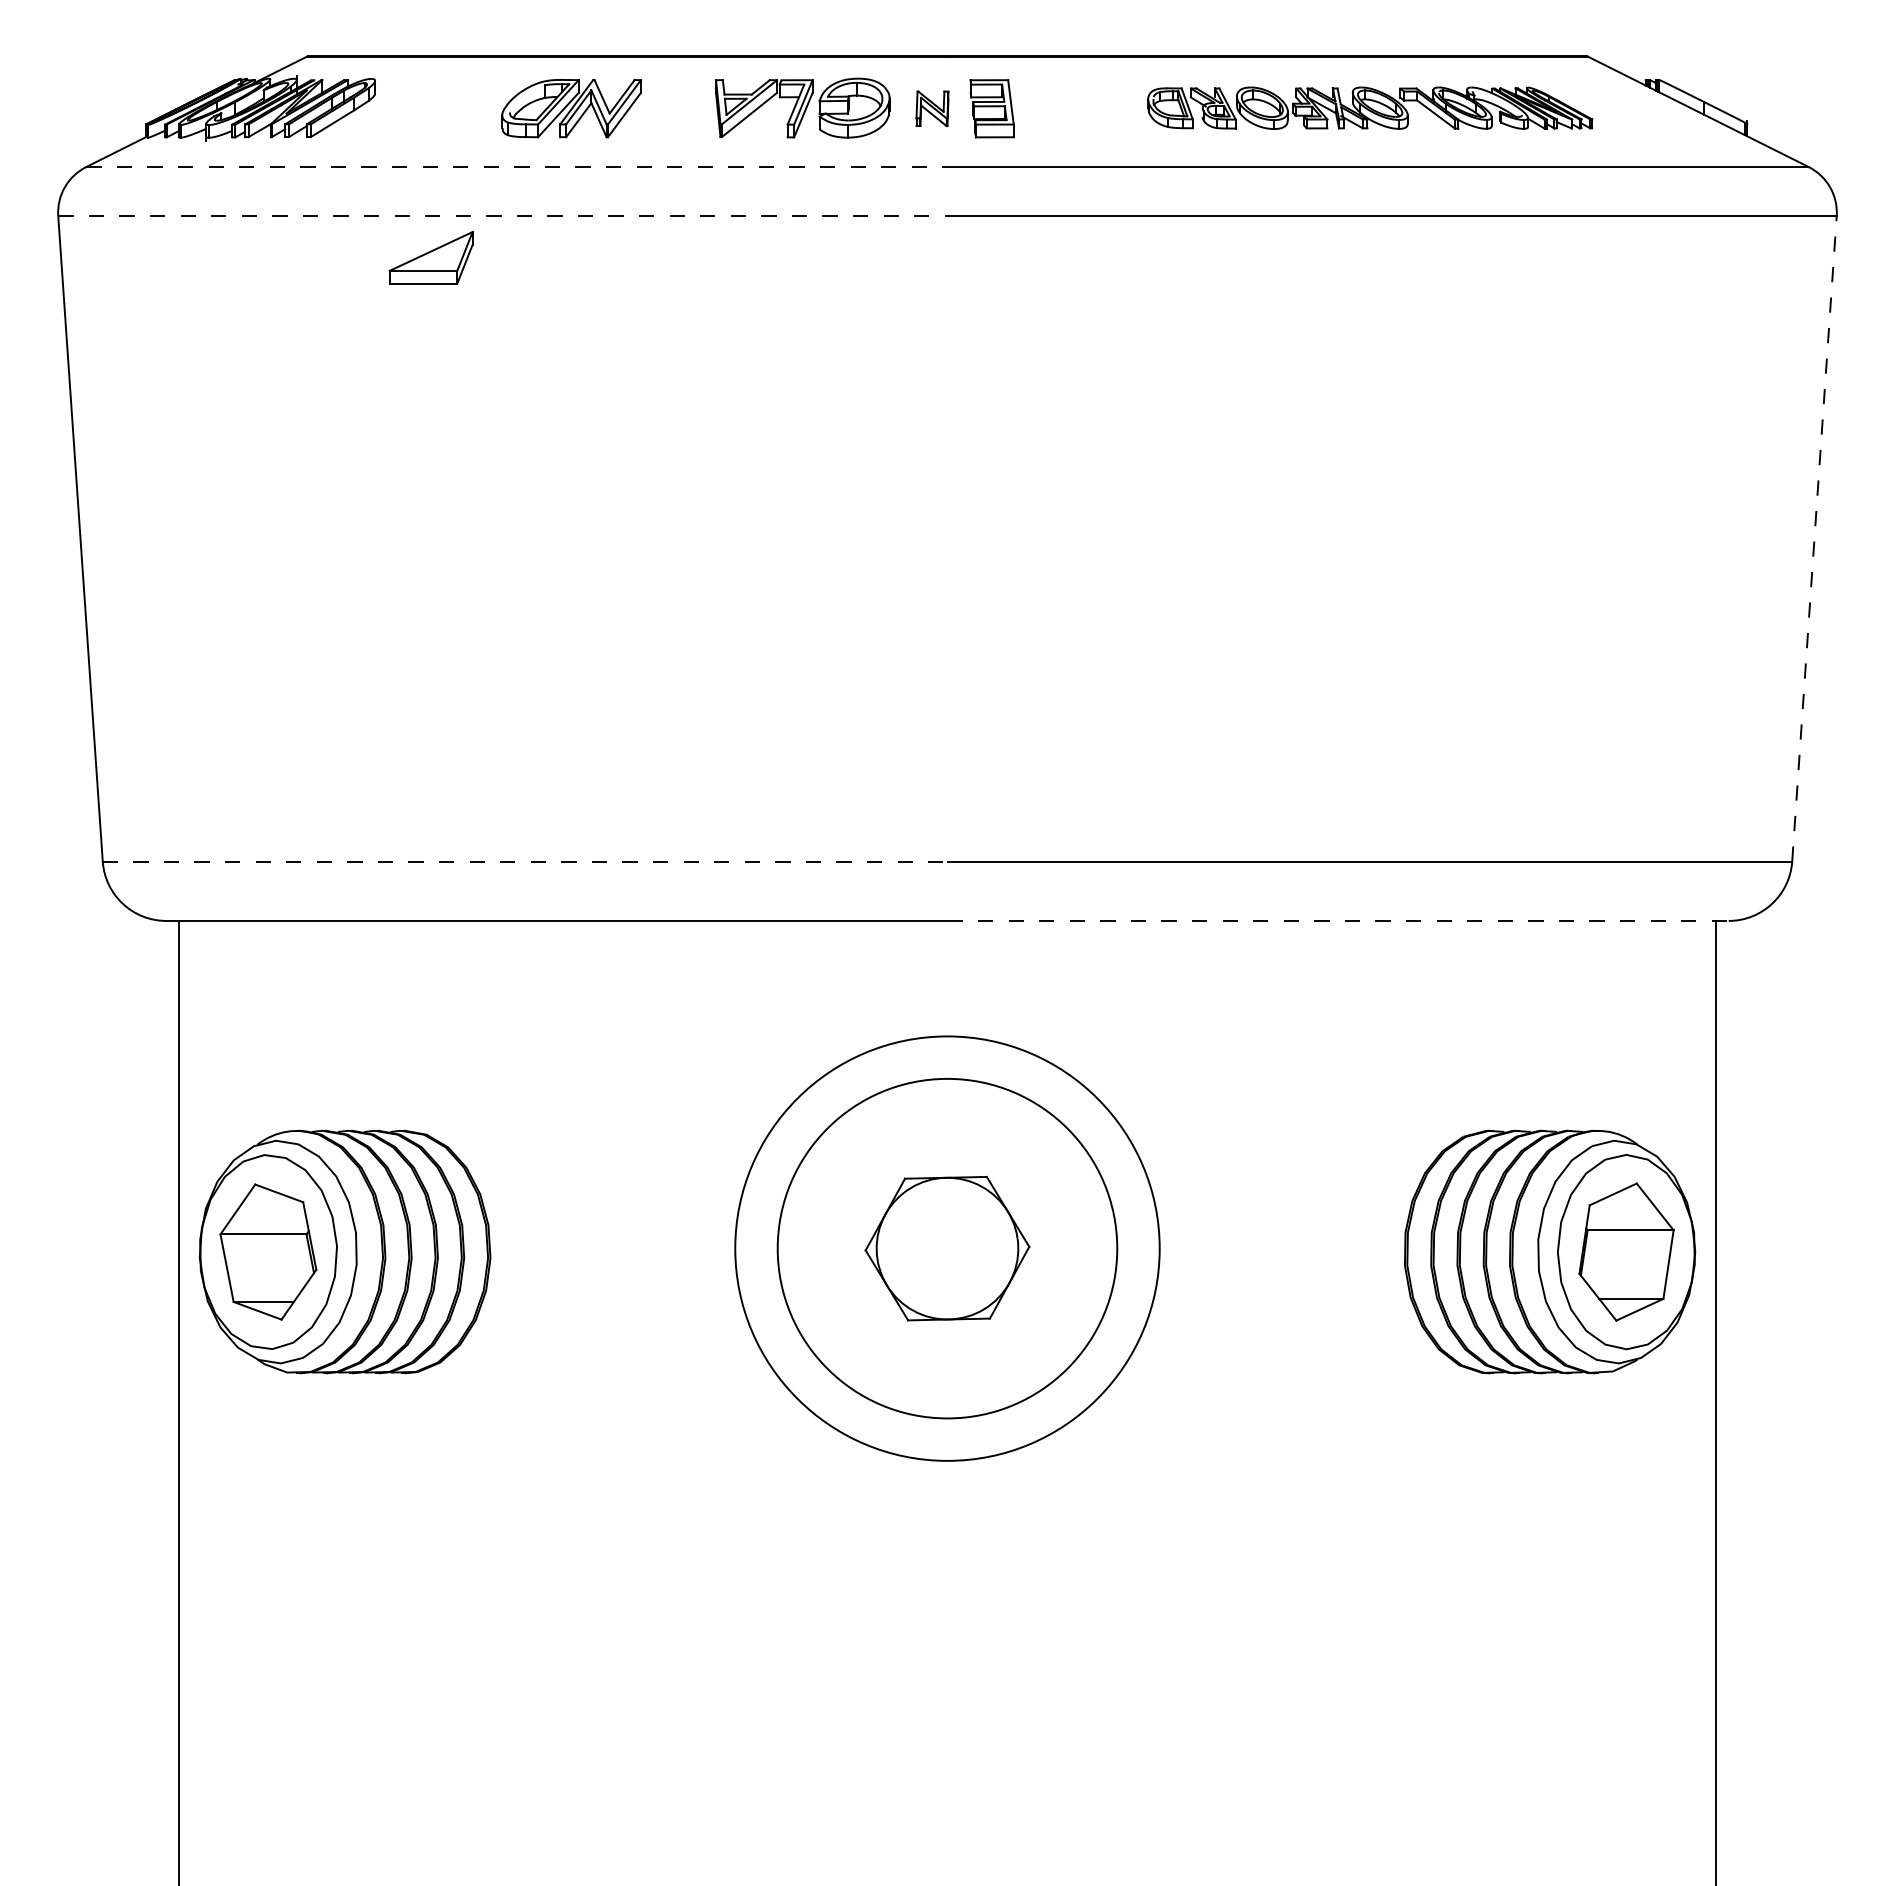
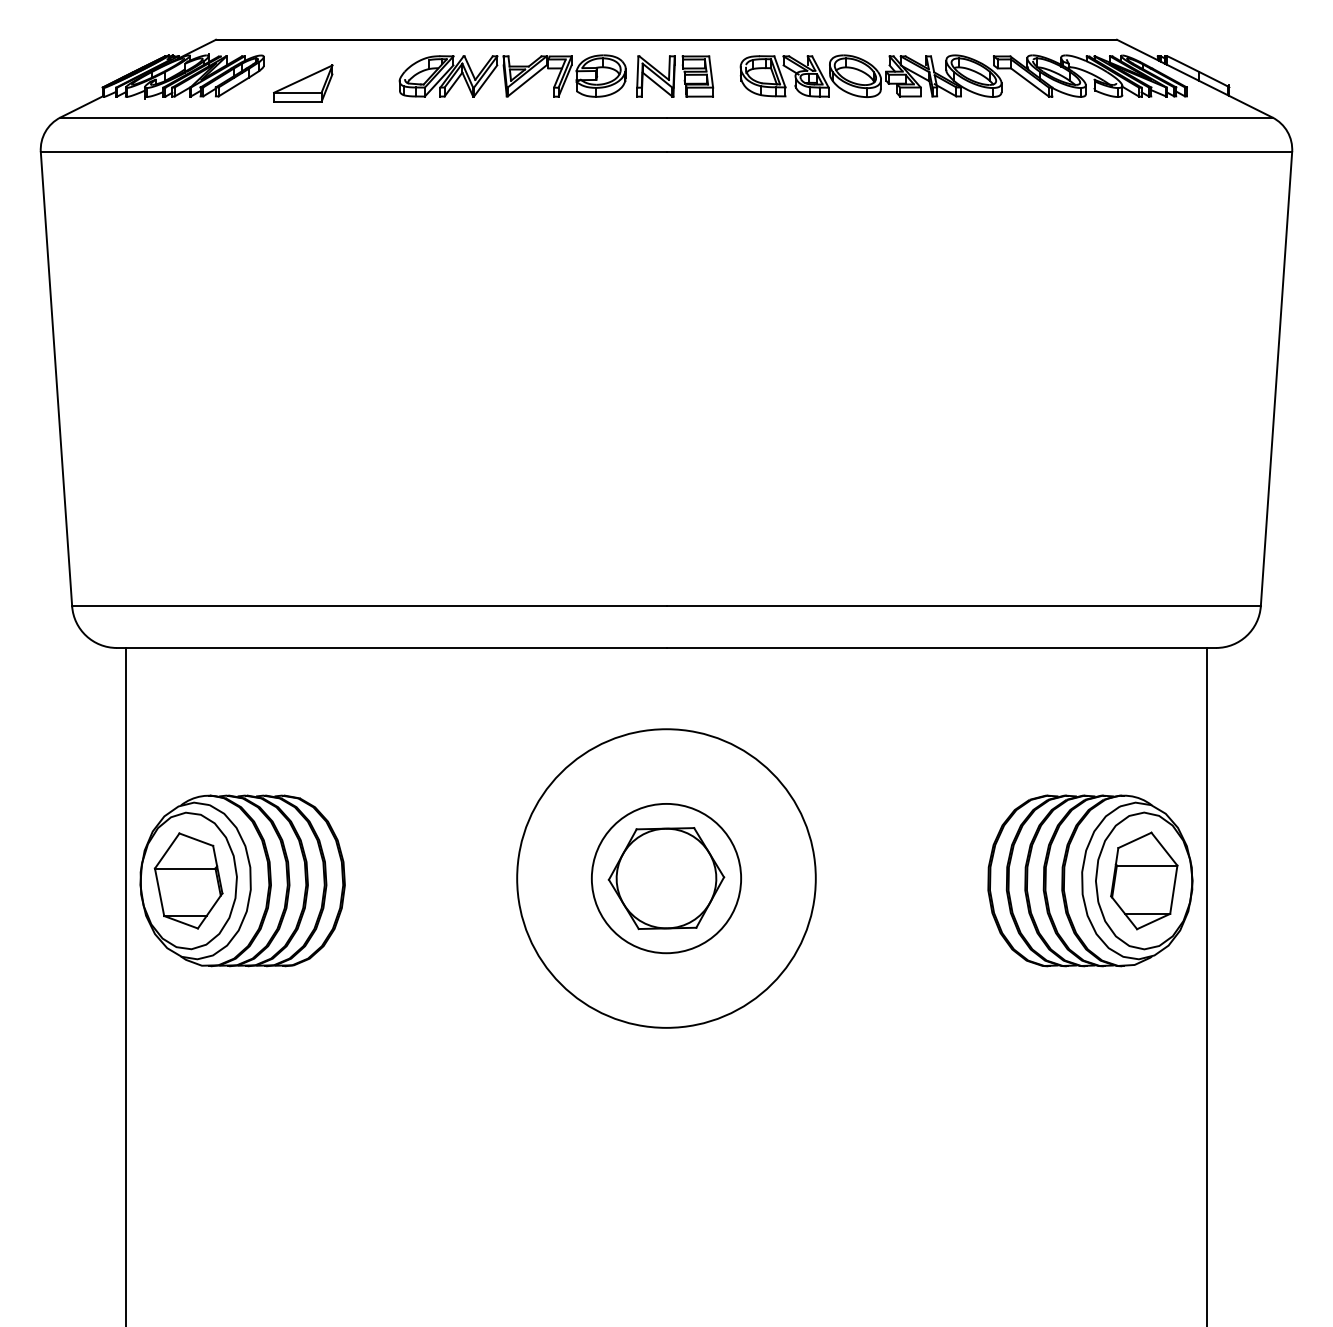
part: (1370, 107) -> (964, 75), size x1.43
part: (571, 108) -> (448, 76), moved
part: (932, 108) -> (655, 76), size x1.67
line: (516, 167) -> (363, 117), dashed -> solid
line: (502, 216) -> (353, 152), dashed -> solid
part: (430, 257) -> (302, 83), moved
line: (1814, 538) -> (1276, 378), dashed -> solid
line: (525, 861) -> (369, 606), dashed -> solid
line: (1338, 920) -> (941, 647), dashed -> solid
circle: (947, 1248) -> (666, 878), size x0.62

